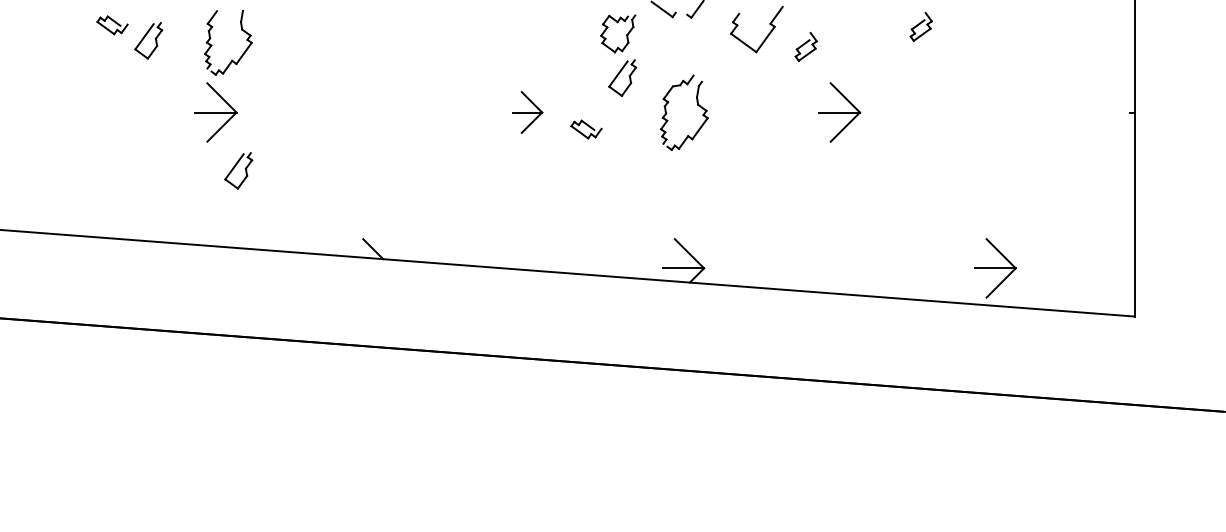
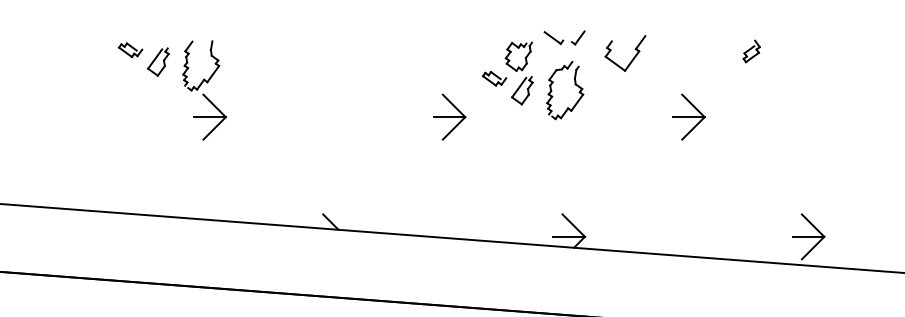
part: (212, 45) -> (188, 68), moved
part: (805, 46) -> (662, 66), removed
part: (697, 105) -> (575, 84), moved
part: (527, 112) -> (449, 117), size x1.43
part: (586, 129) -> (494, 78), moved
part: (238, 170) -> (227, 161), removed

